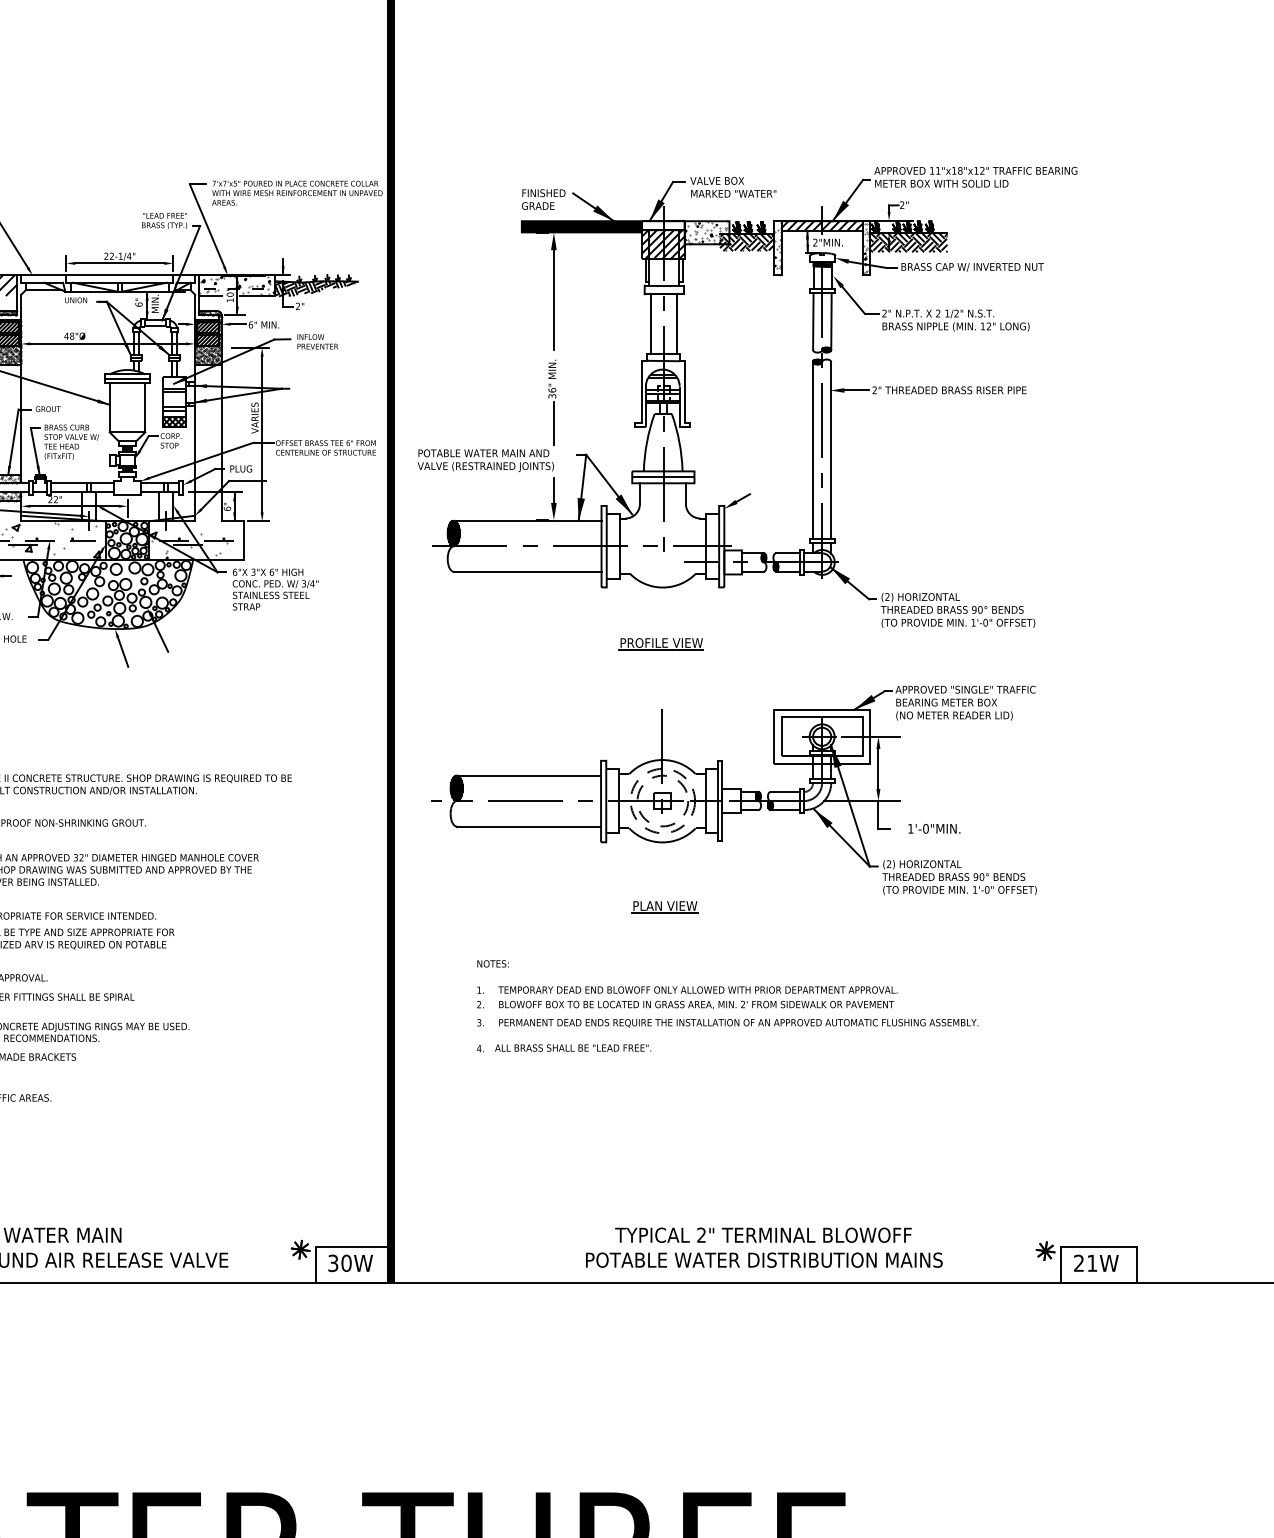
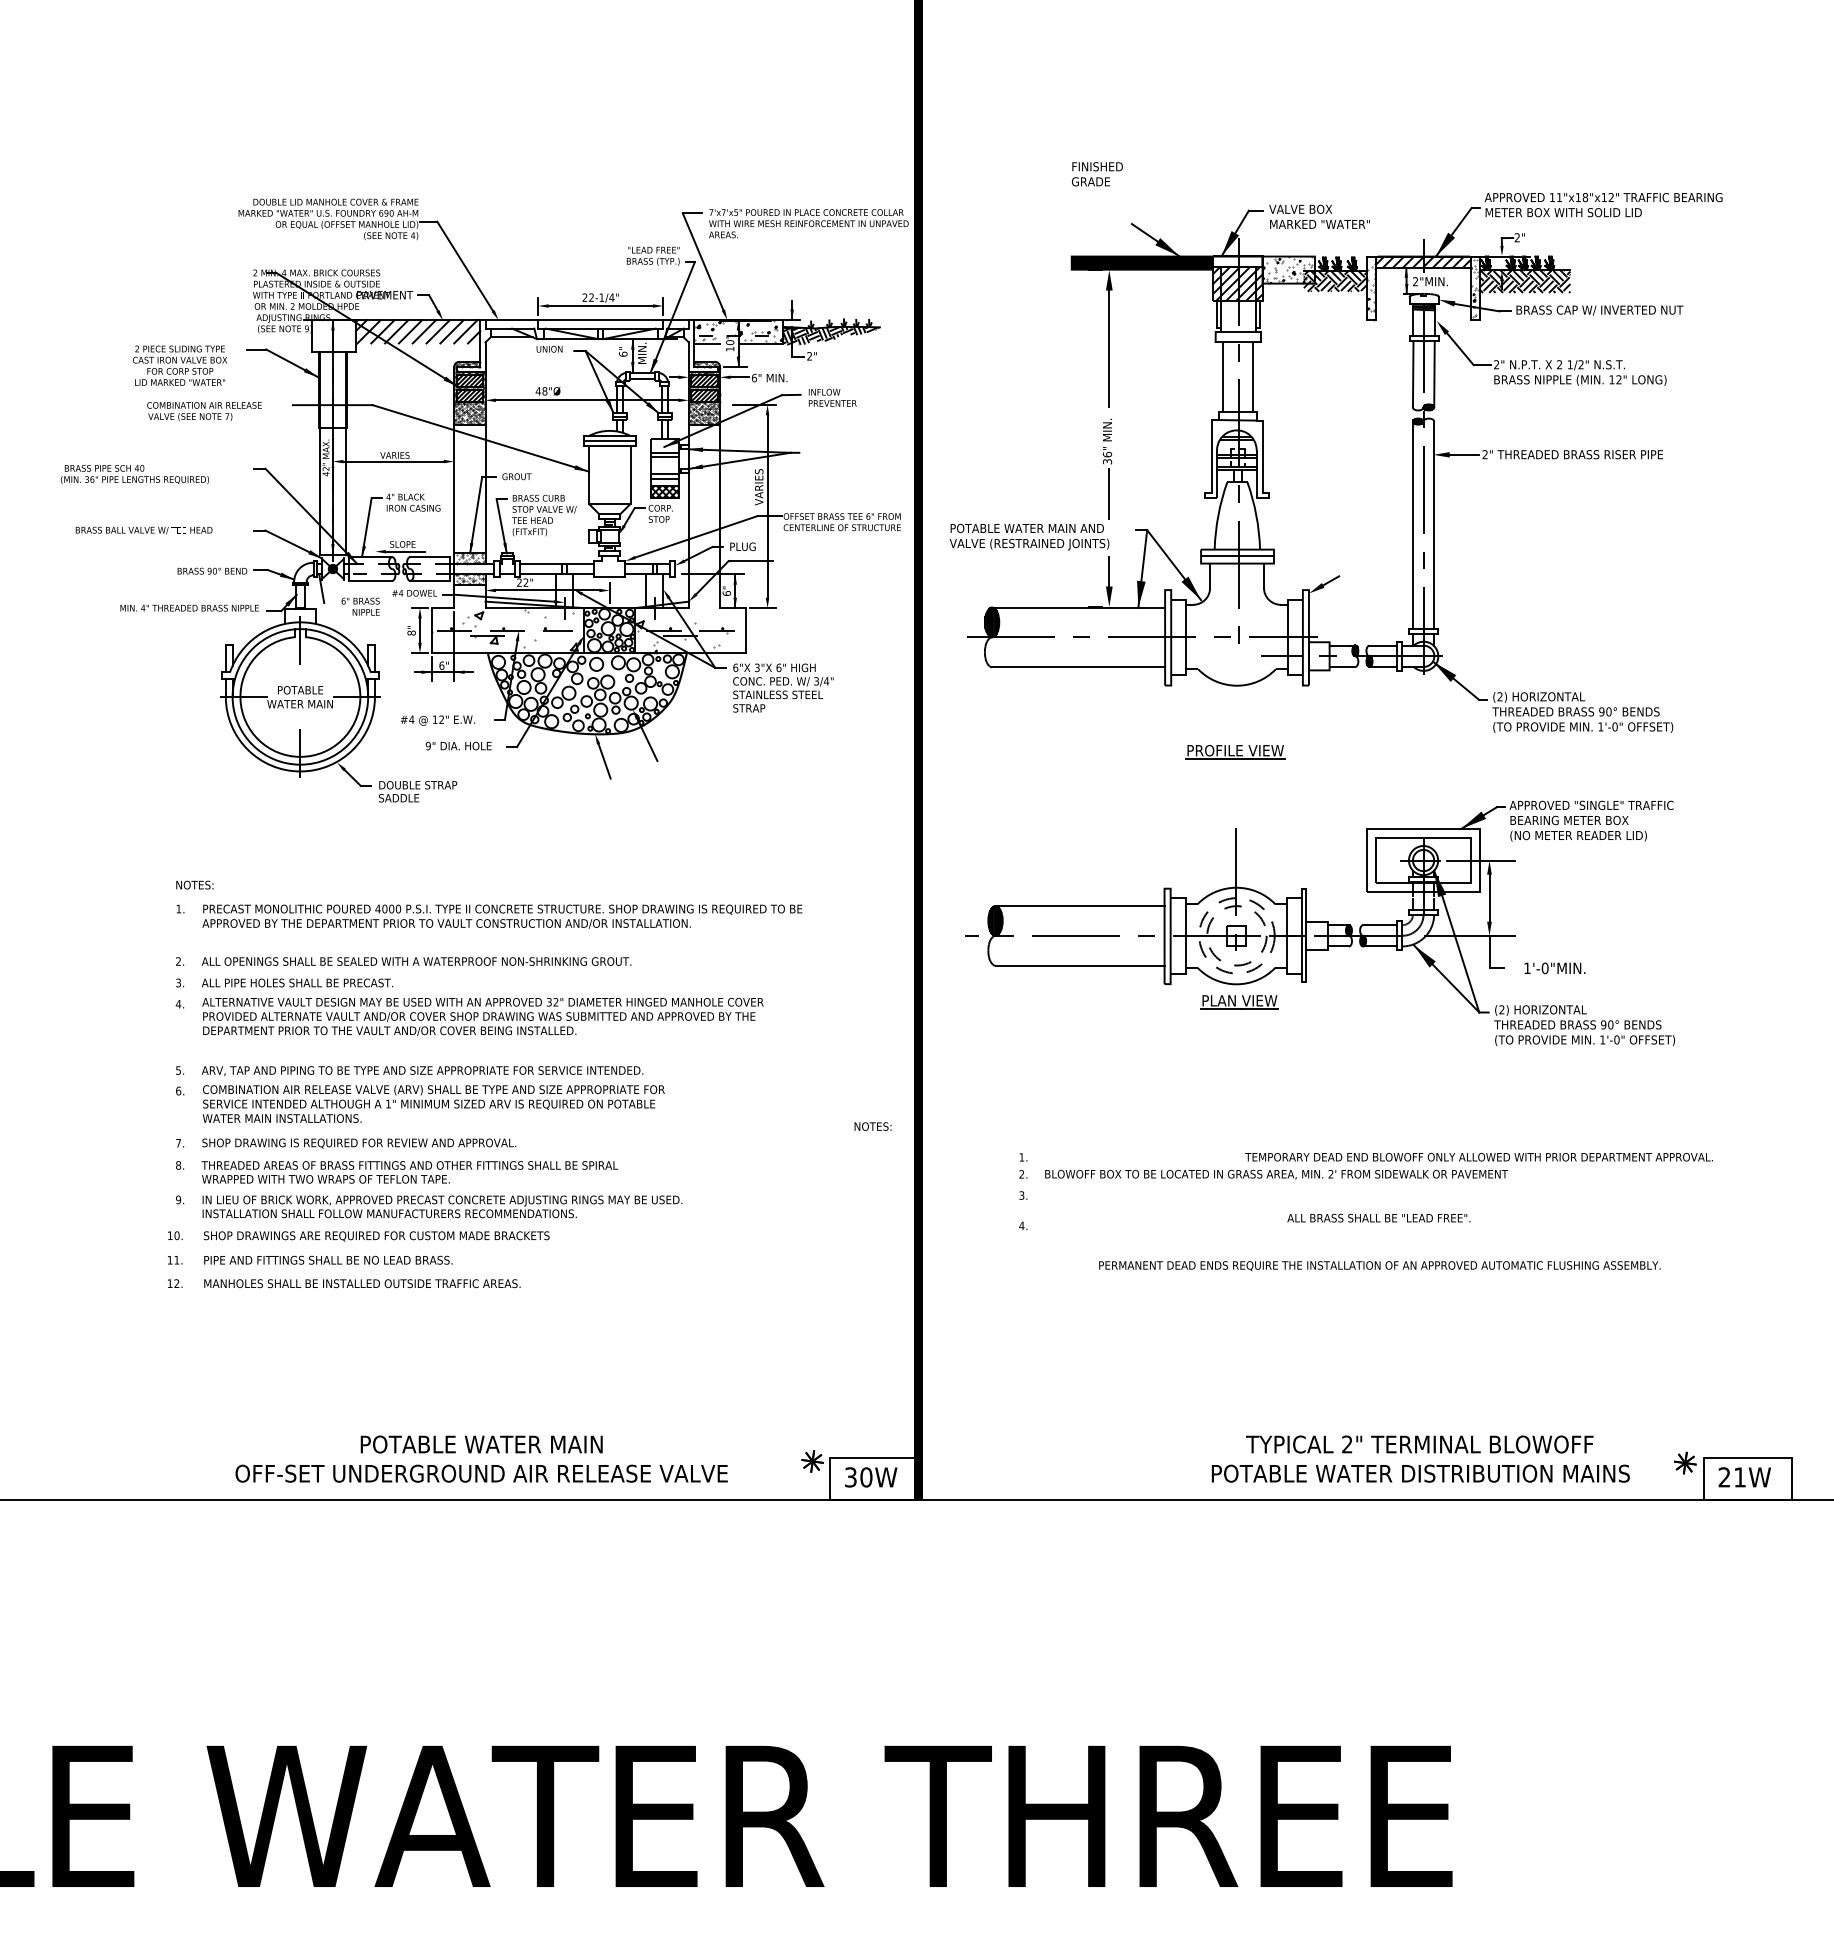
text: (543, 199) -> (1097, 174), moved
part: (665, 907) -> (1239, 1002), moved
text: (492, 963) -> (872, 1126), moved
text: (697, 989) -> (1478, 1156), moved
text: (738, 1023) -> (1379, 1266), moved
text: (572, 1047) -> (1378, 1217), moved
text: (764, 1247) -> (1420, 1458), moved

